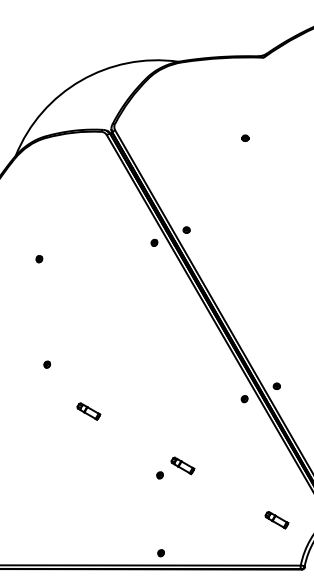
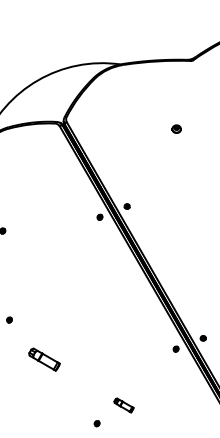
part: (245, 137) -> (176, 128), size x1.6
part: (88, 411) -> (44, 359), size x1.6
part: (159, 475) -> (96, 423), moved

